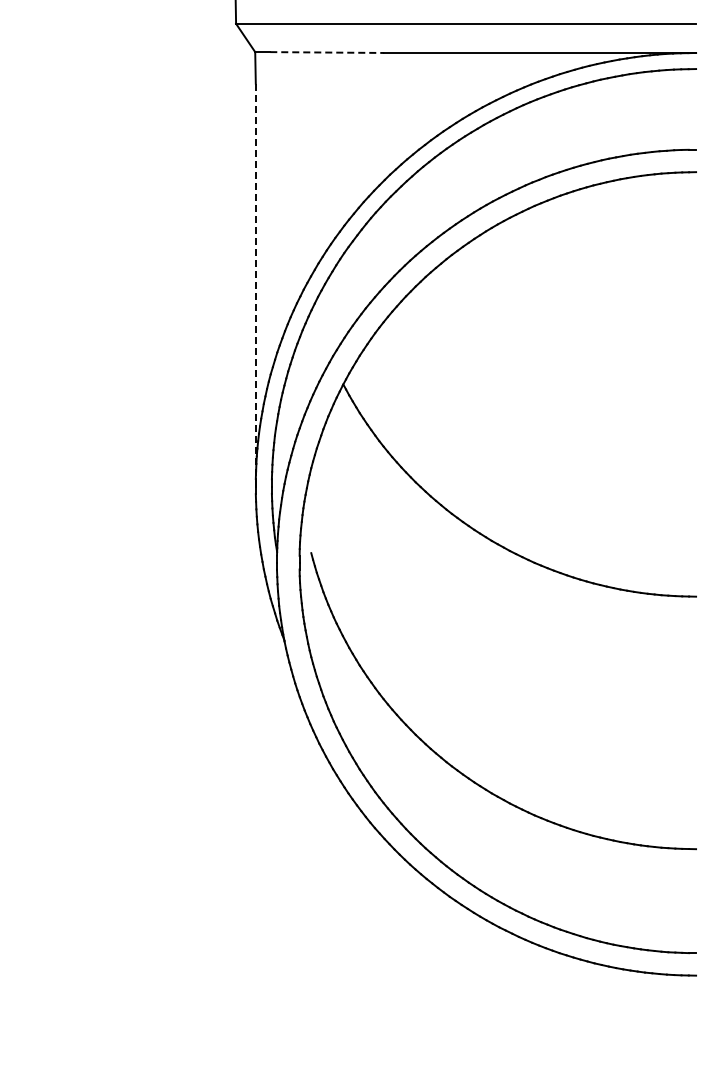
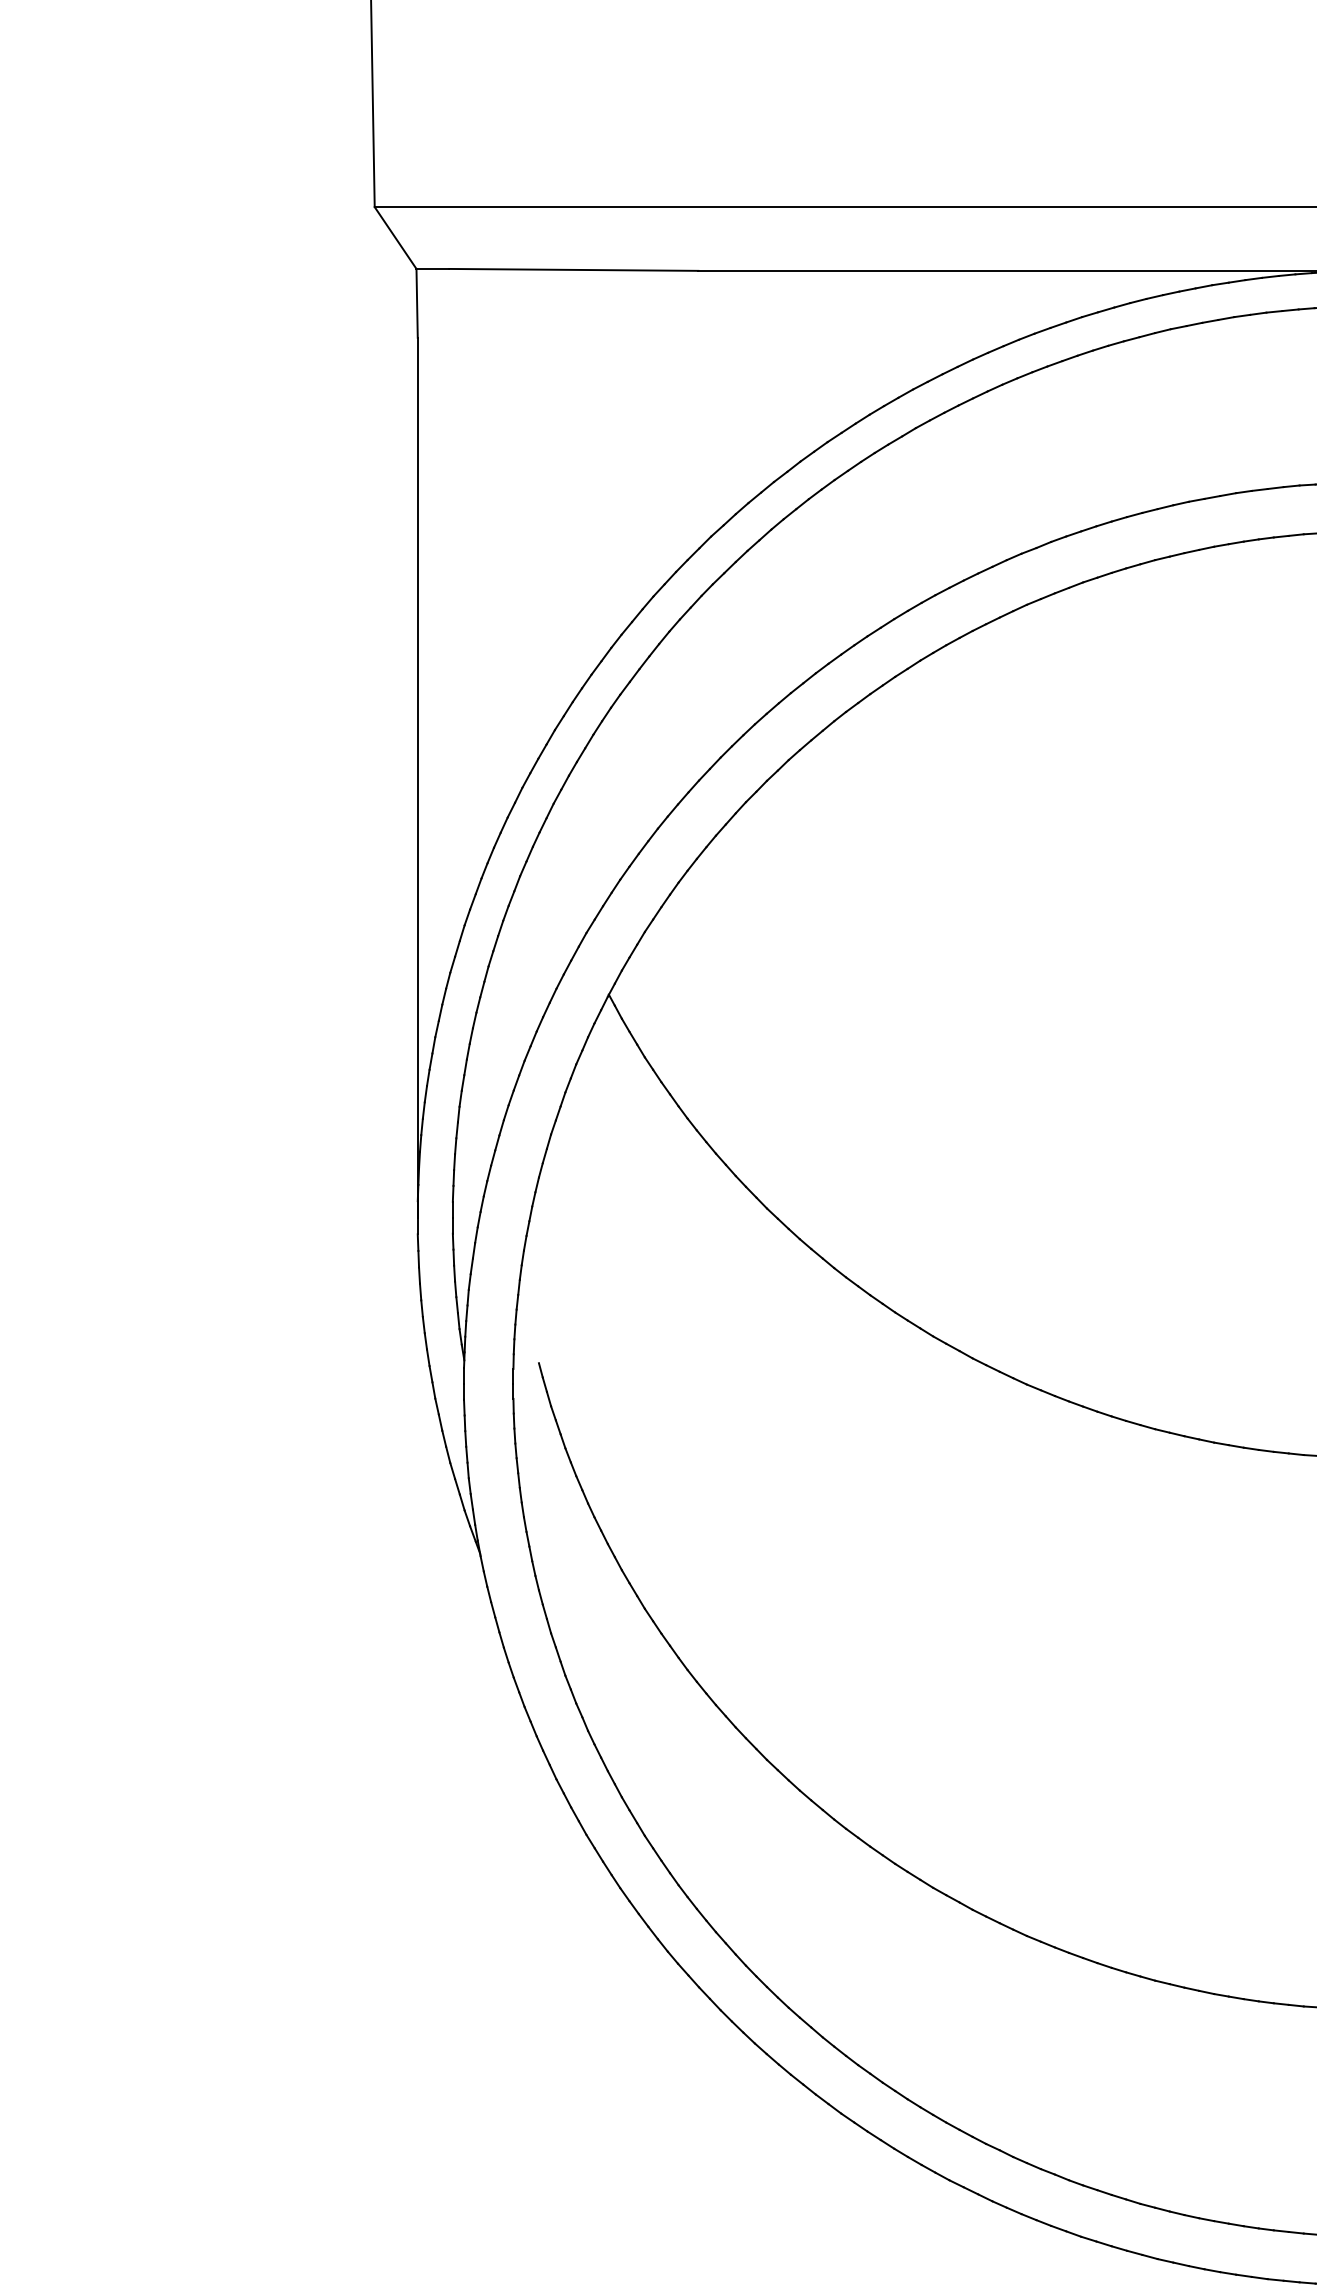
line: (327, 52) -> (574, 269), dashed -> solid
line: (255, 285) -> (417, 778), dashed -> solid

